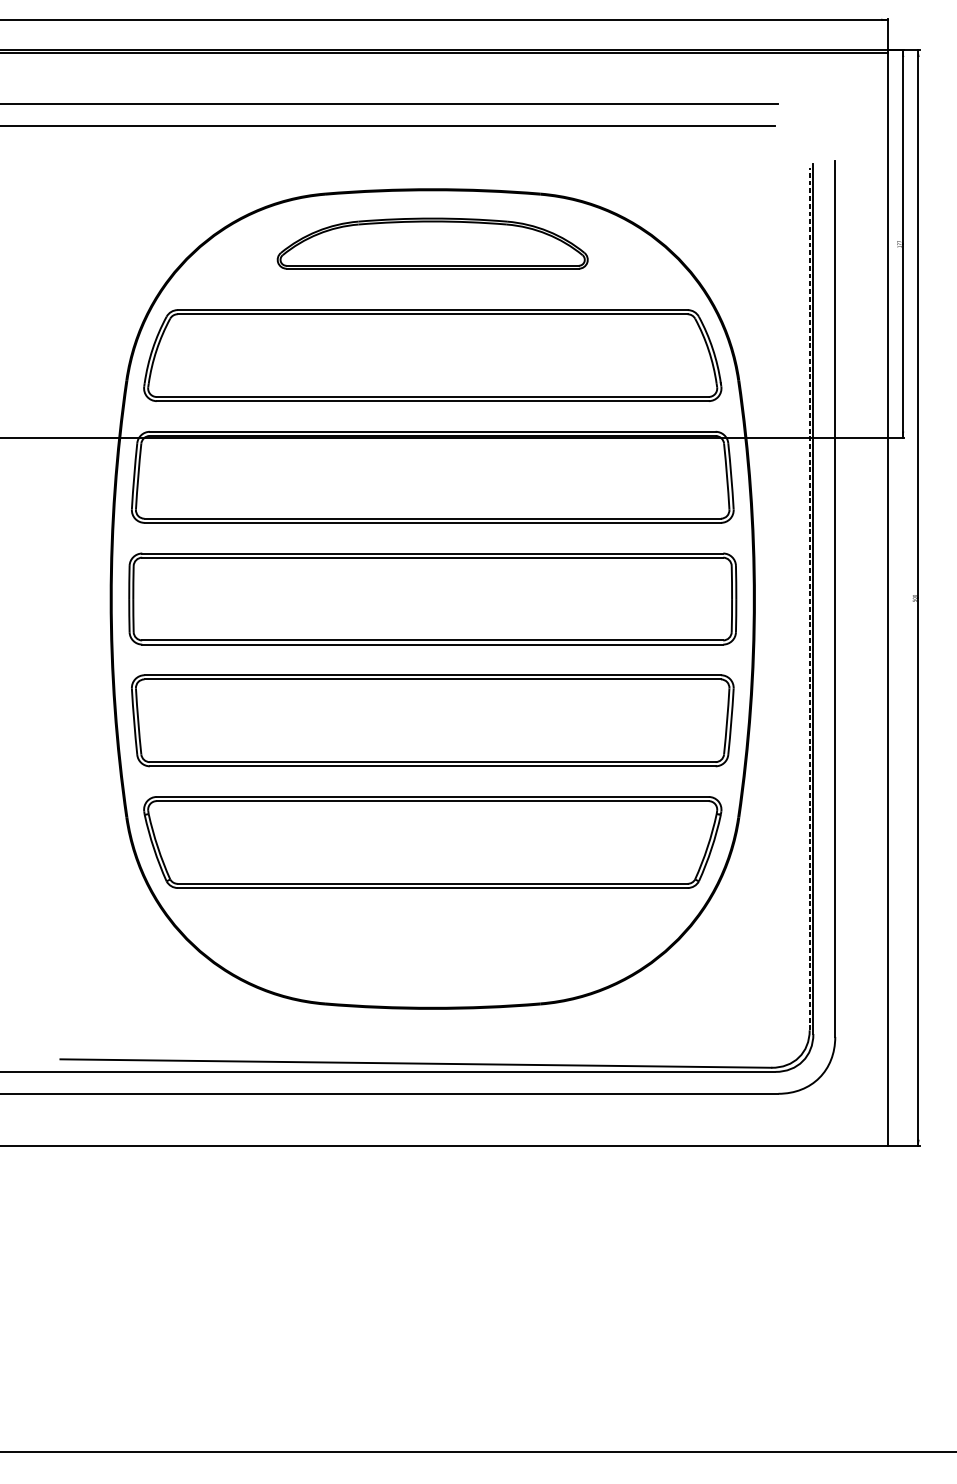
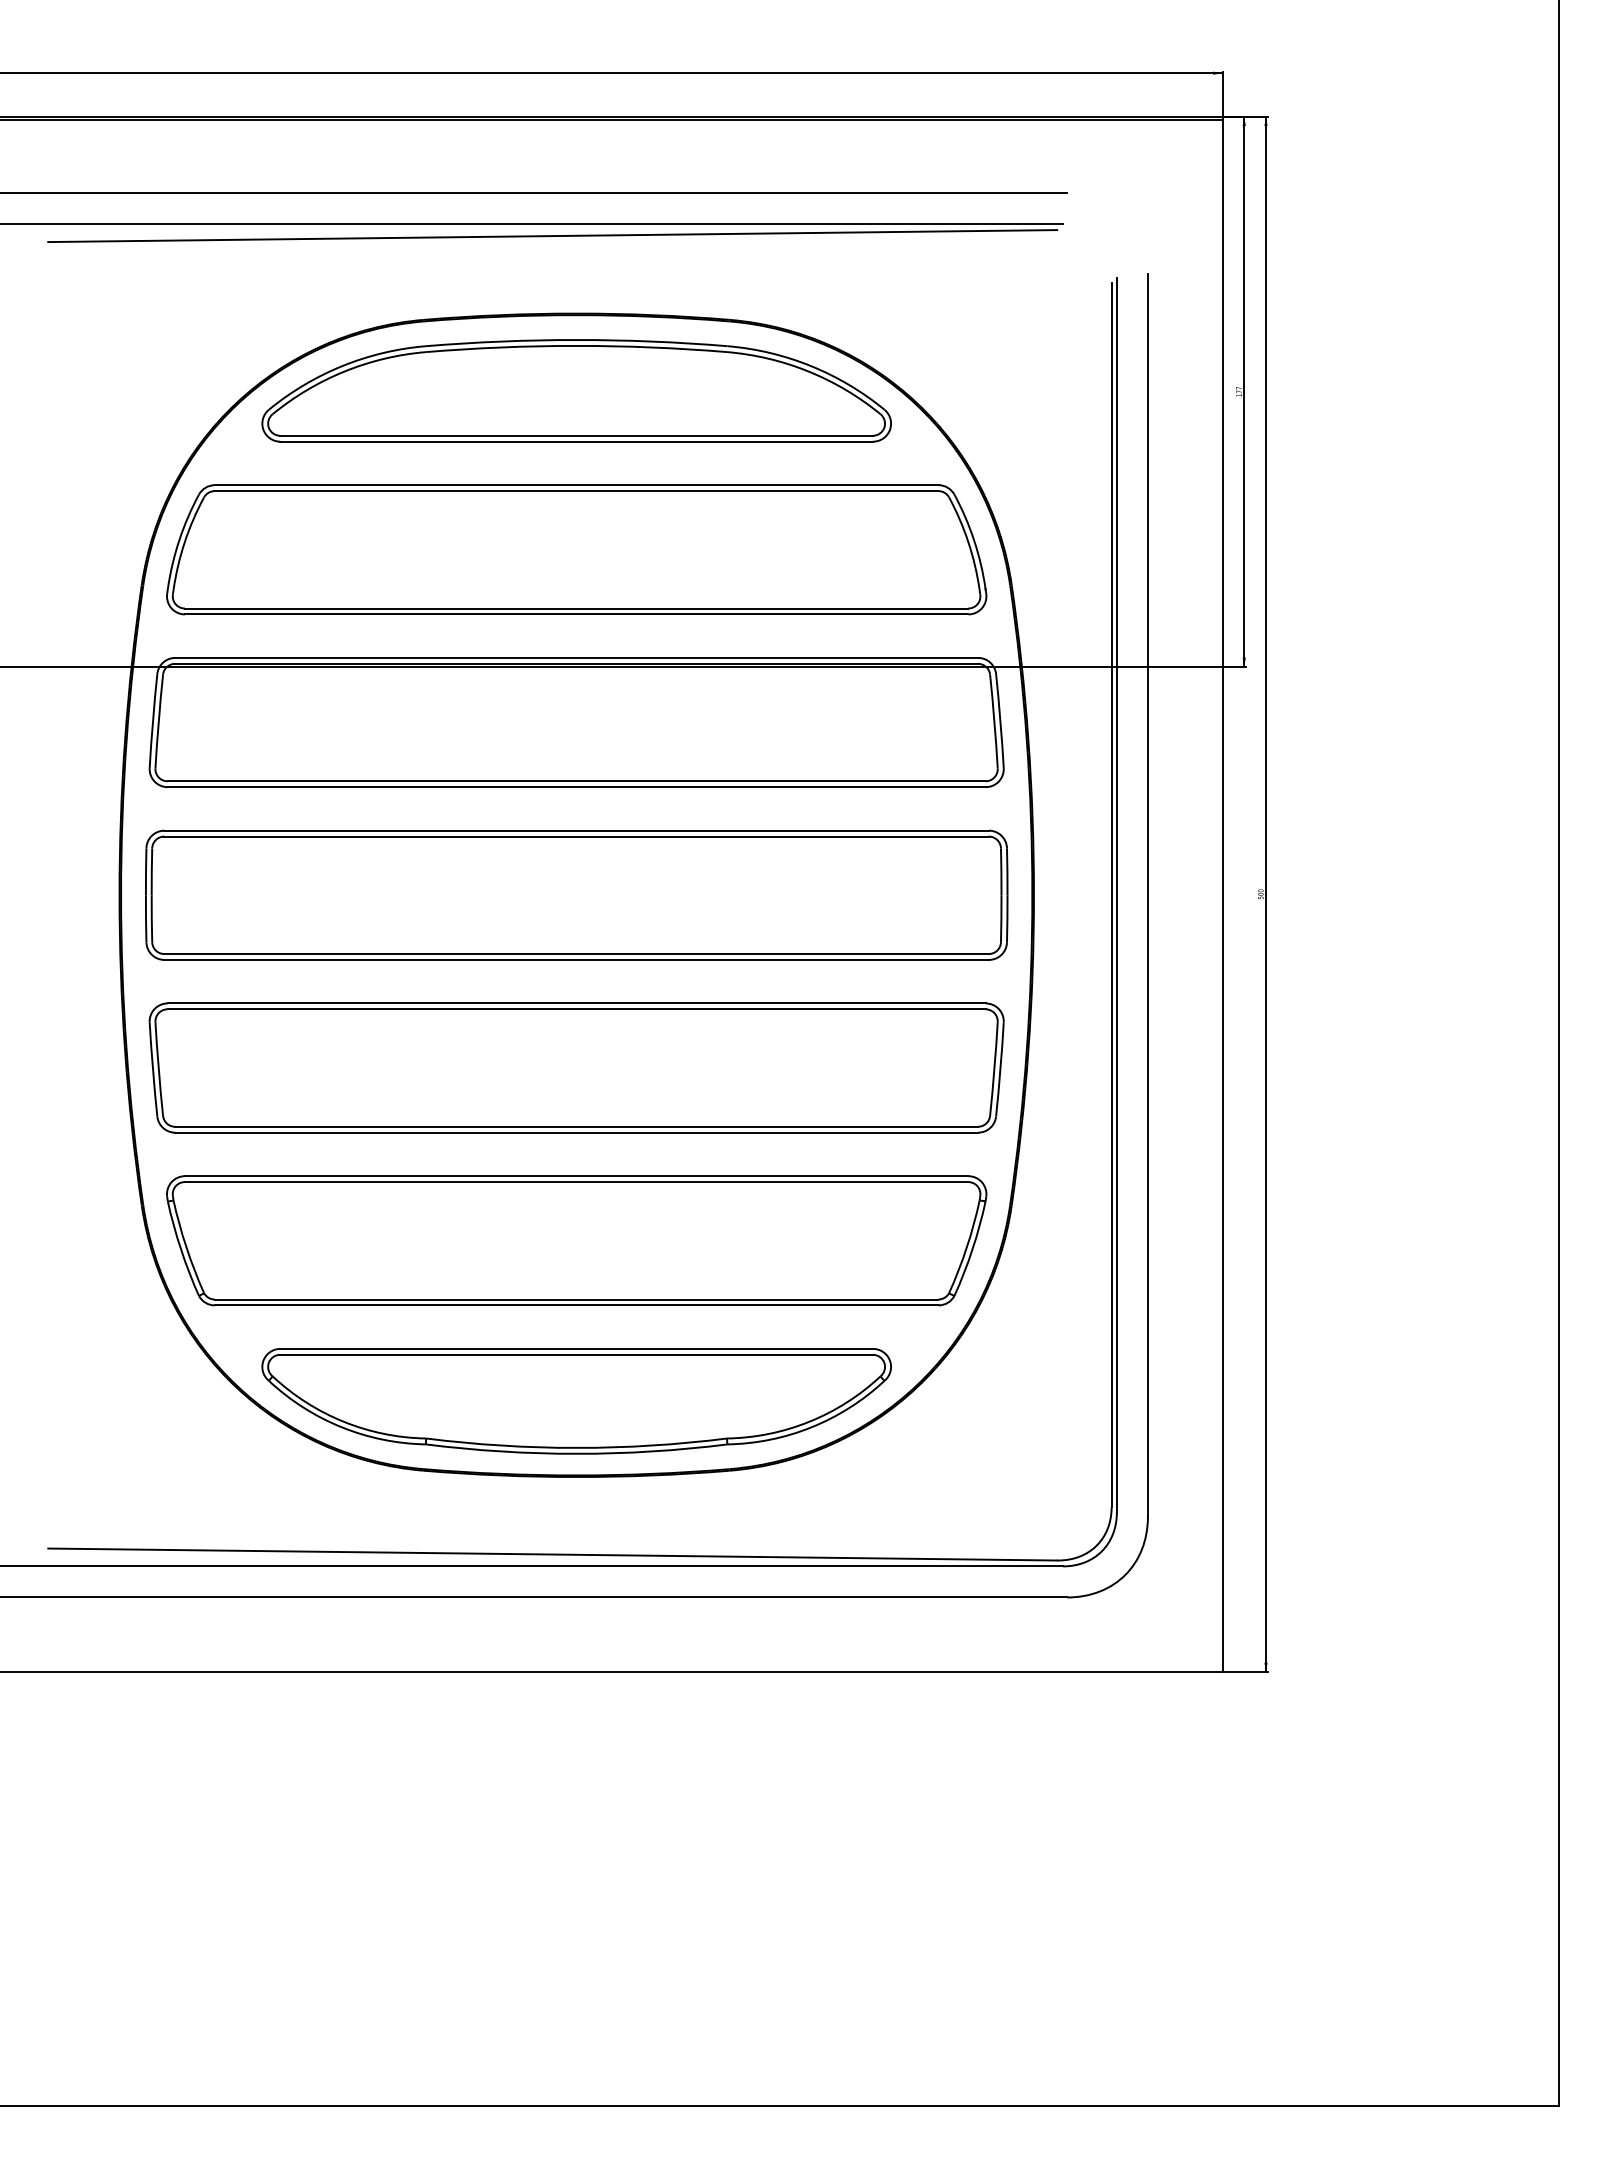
line: (415, 134) -> (552, 236), added
part: (432, 243) -> (576, 390), size x1.43
line: (809, 598) -> (1111, 894), dashed -> solid
part: (432, 955) -> (576, 1401), added

